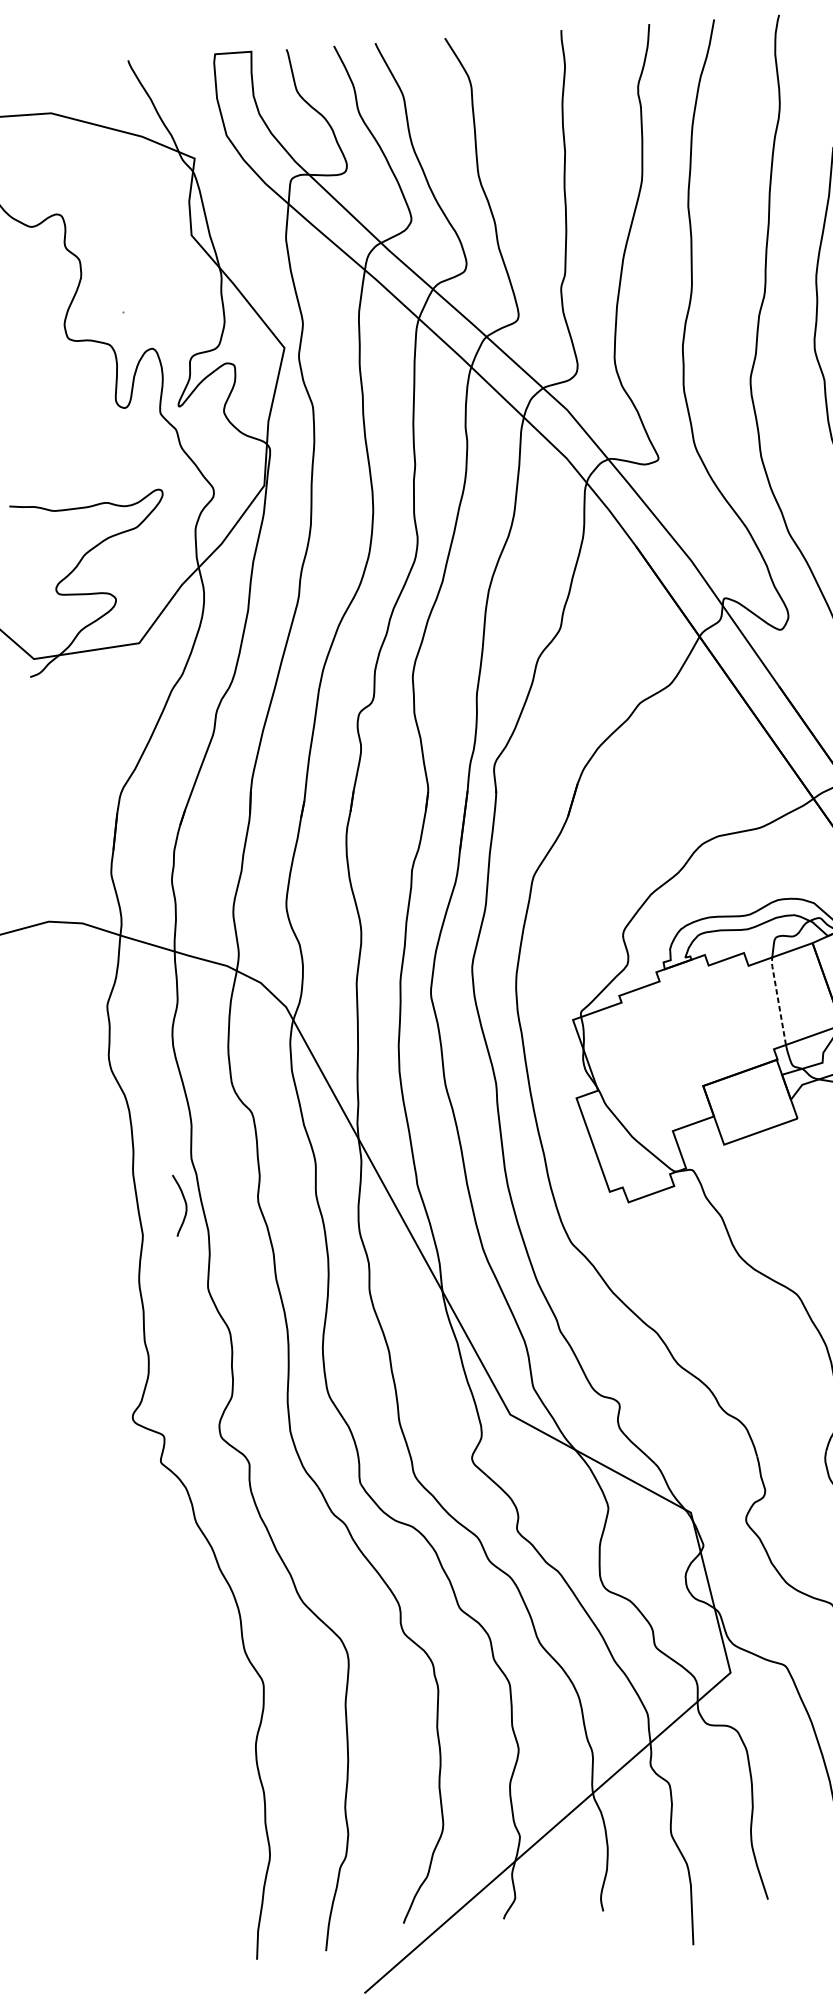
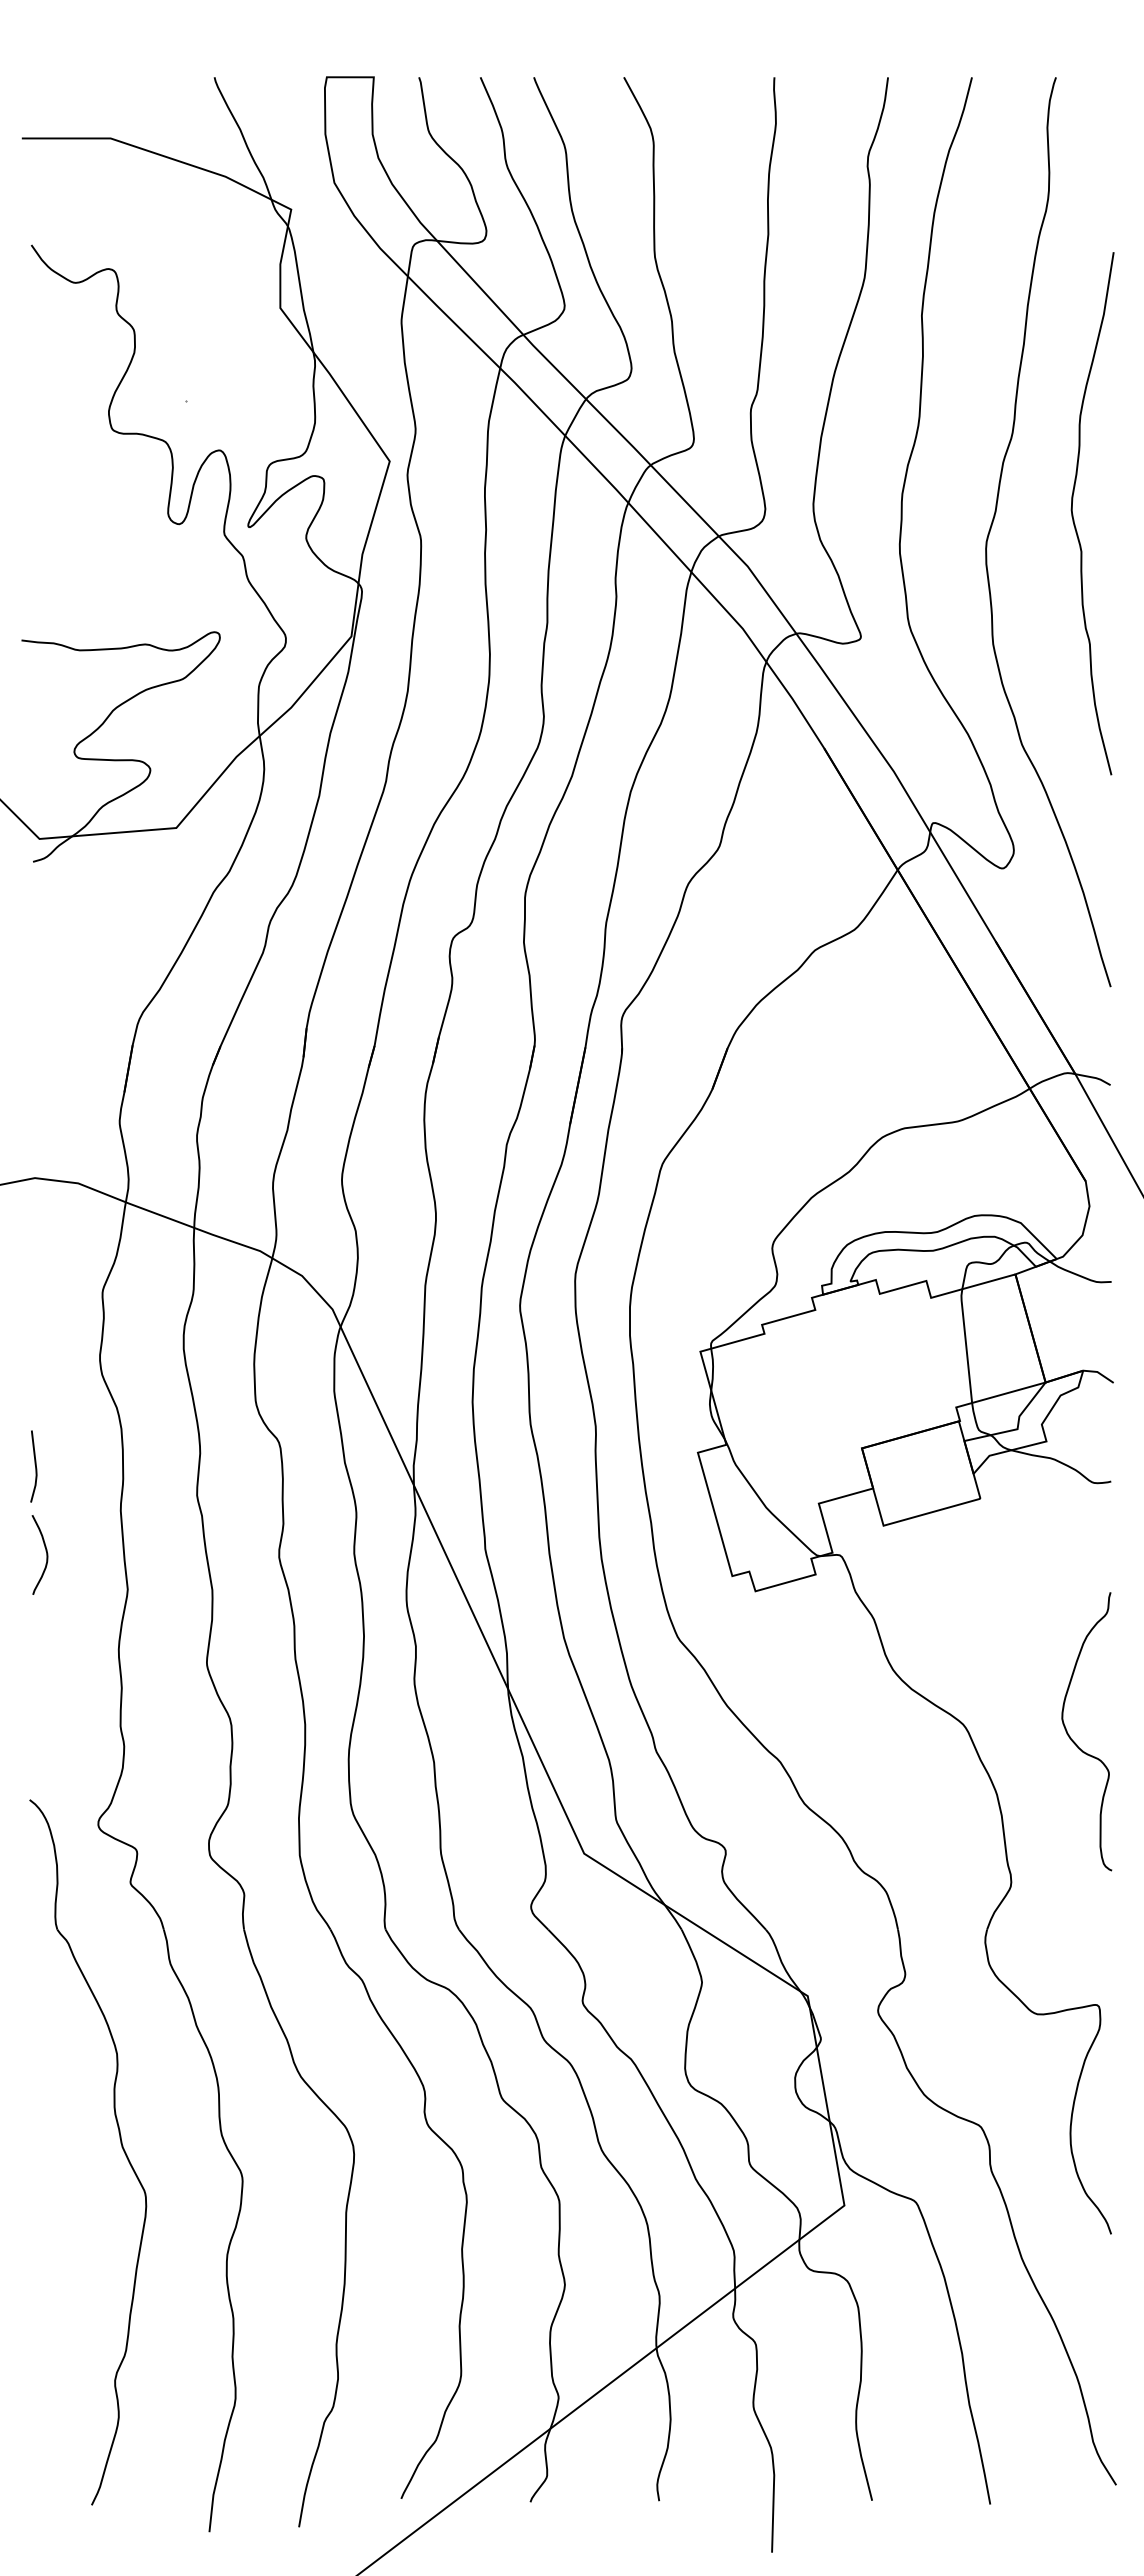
line: (778, 1000) -> (966, 1344), dashed -> solid
line: (64, 1144) -> (35, 1466), added
curve: (184, 1202) -> (45, 1551), moved
part: (167, 1663) -> (120, 2143), added

